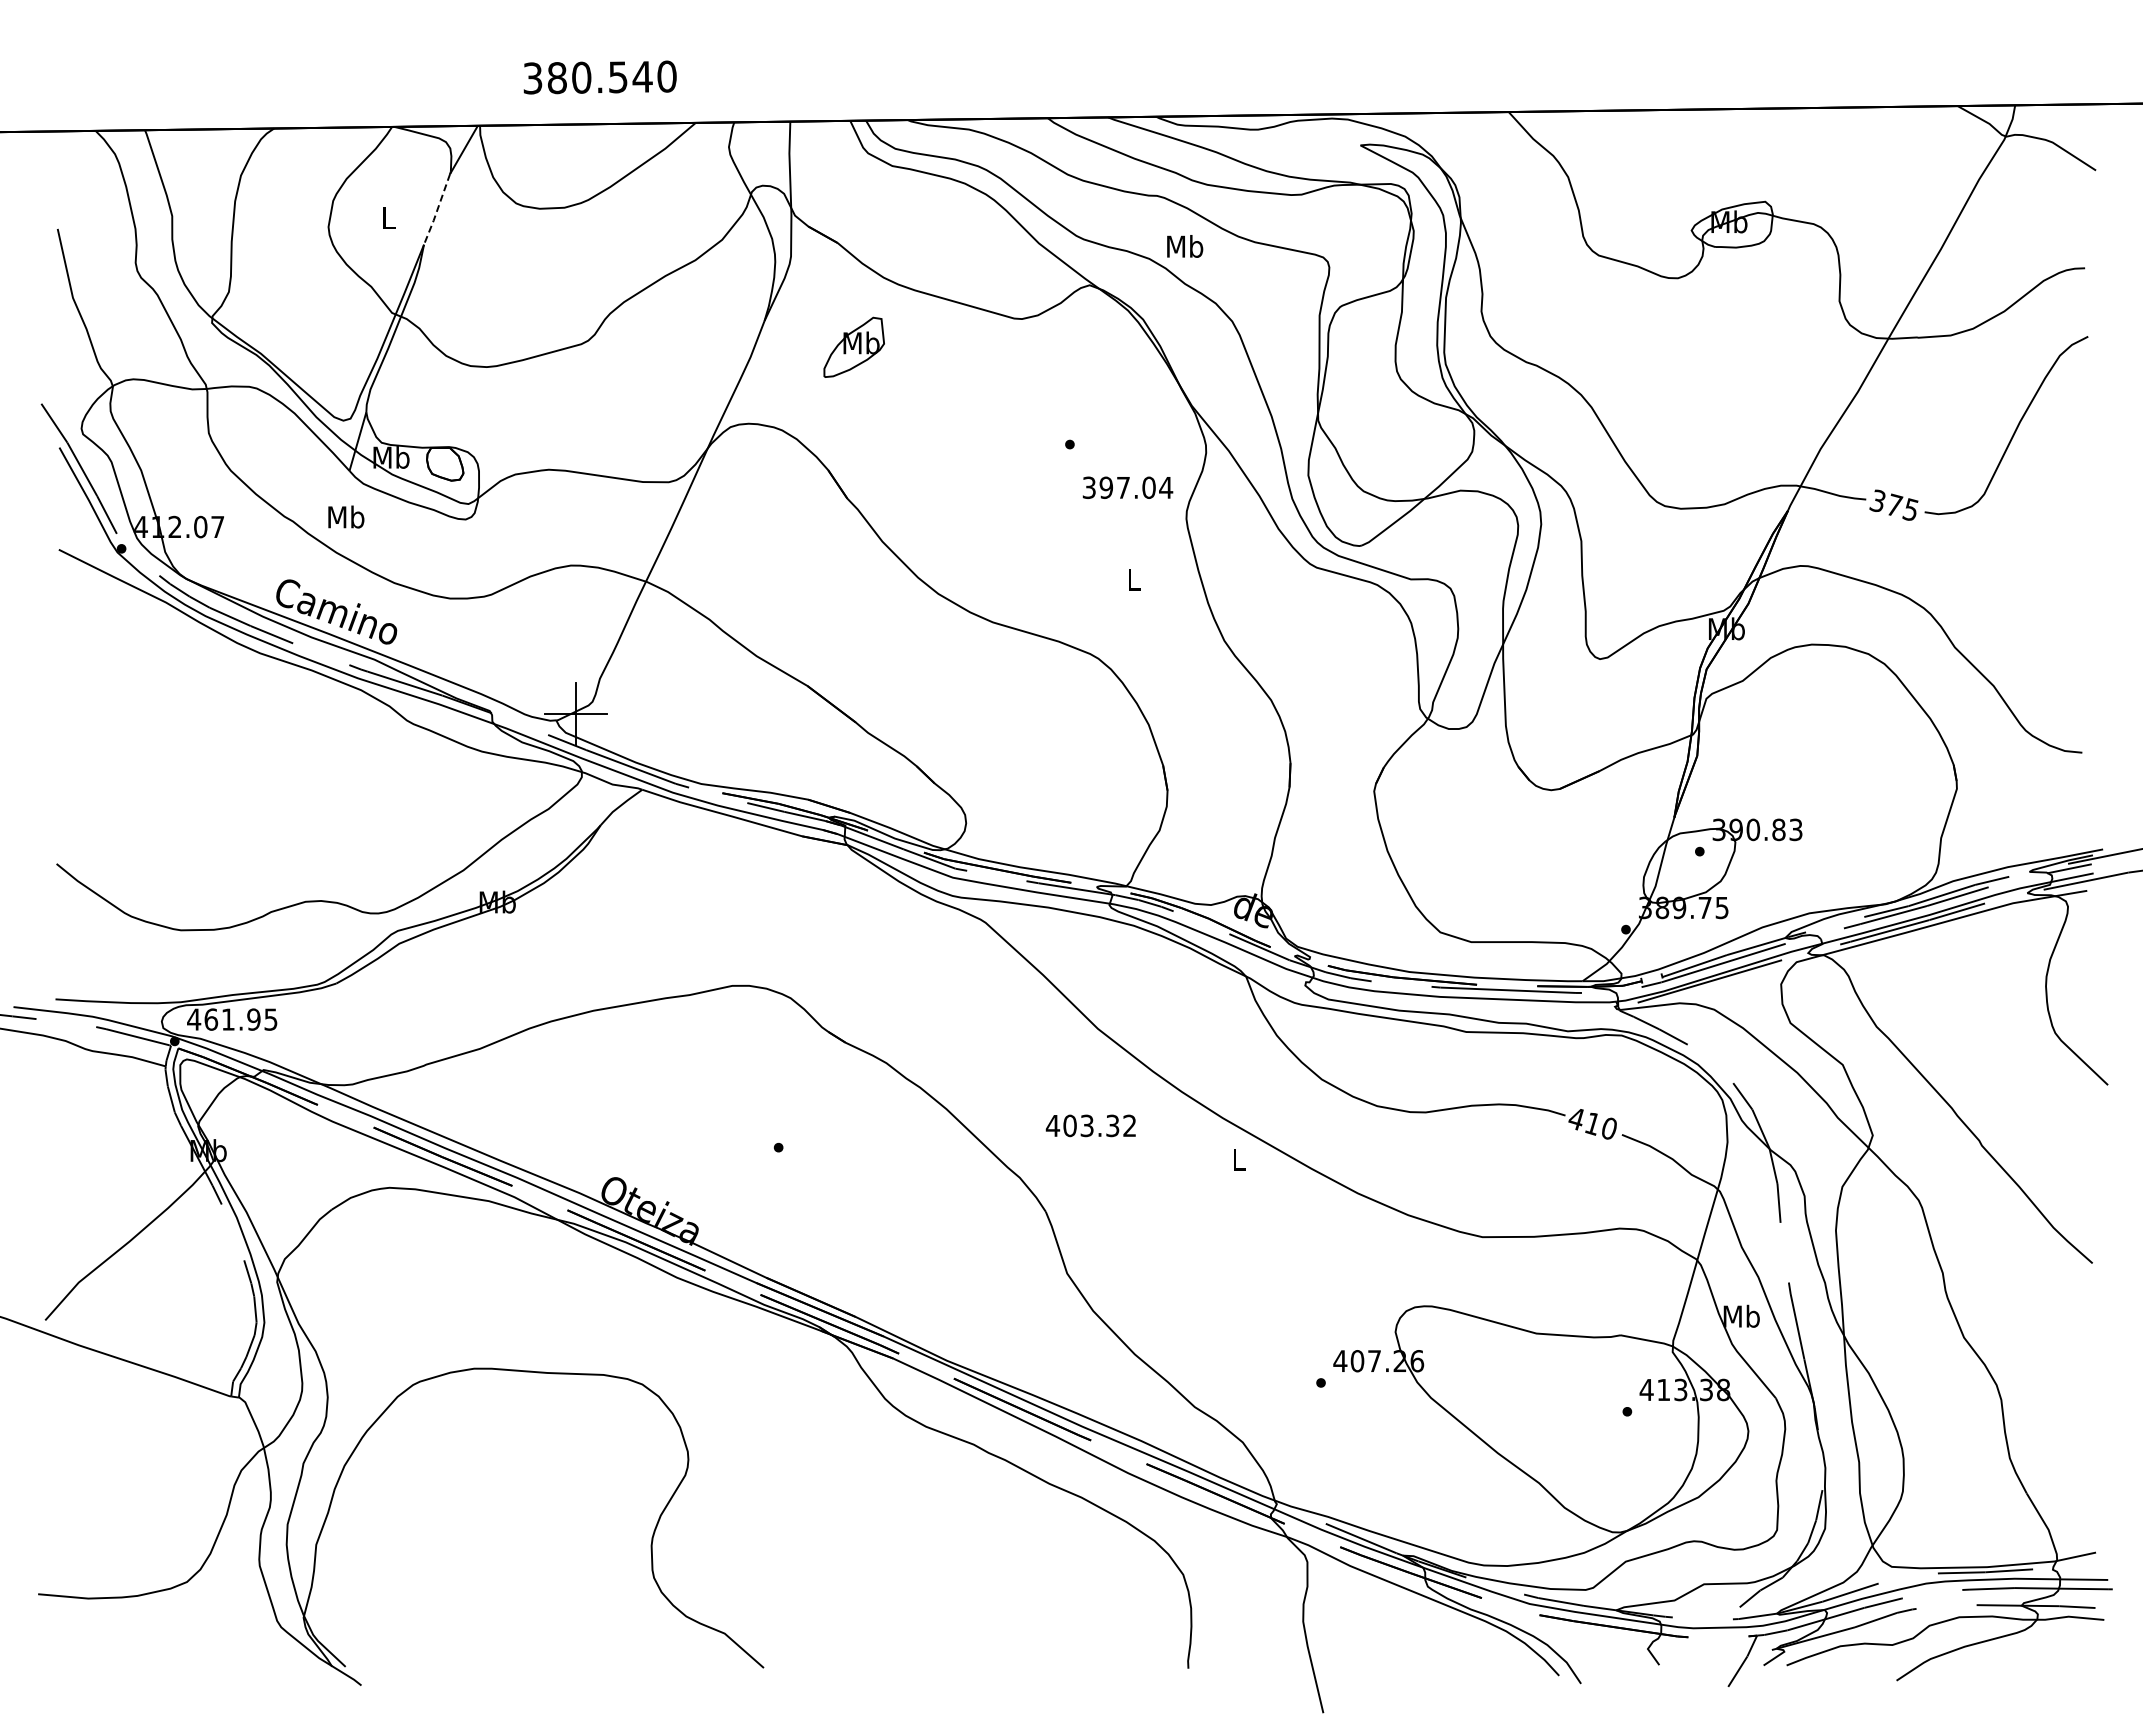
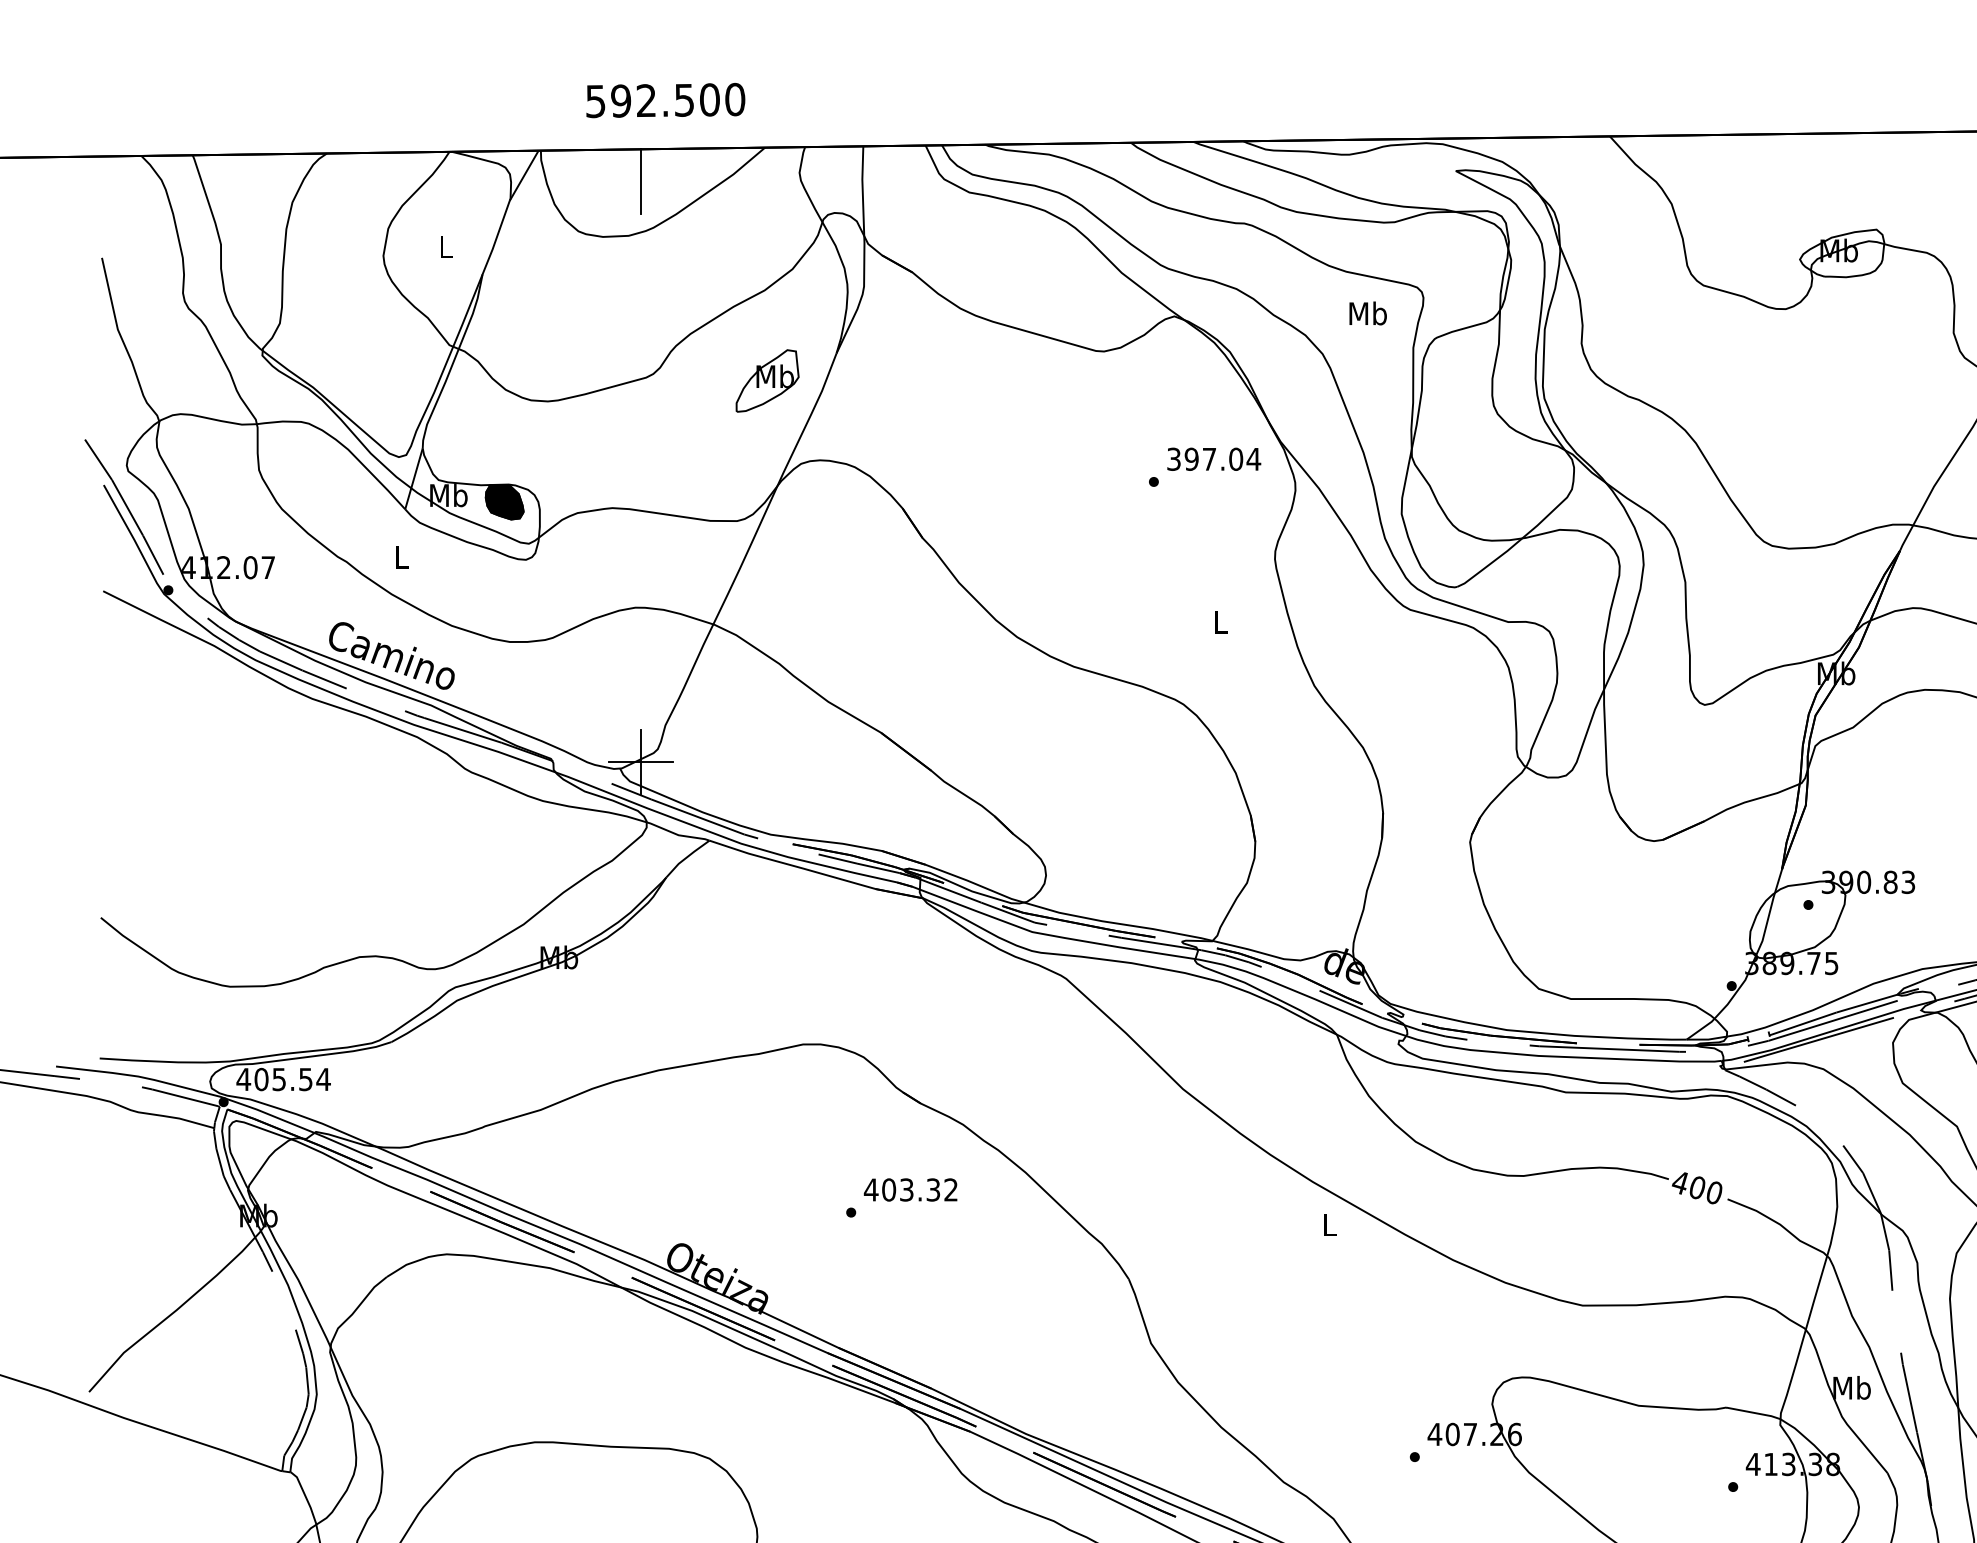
text: (588, 77) -> (653, 100), 380.540 -> 592.500
line: (576, 155) -> (641, 181), added
line: (437, 210) -> (496, 238), dashed -> solid
text: (1185, 246) -> (1368, 313), moved
part: (853, 346) -> (766, 380), moved
fill: (445, 463) -> (504, 501), added
text: (1127, 487) -> (1213, 459), moved
text: (346, 516) -> (402, 556), Mb -> L
text: (241, 1019) -> (292, 1079), 461.95 -> 405.54
text: (1592, 1123) -> (1696, 1187), 410 -> 400
text: (1090, 1125) -> (910, 1189), moved

